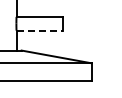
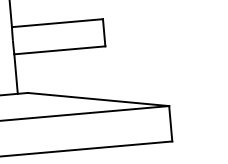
line: (39, 30) -> (59, 50), dashed -> solid

